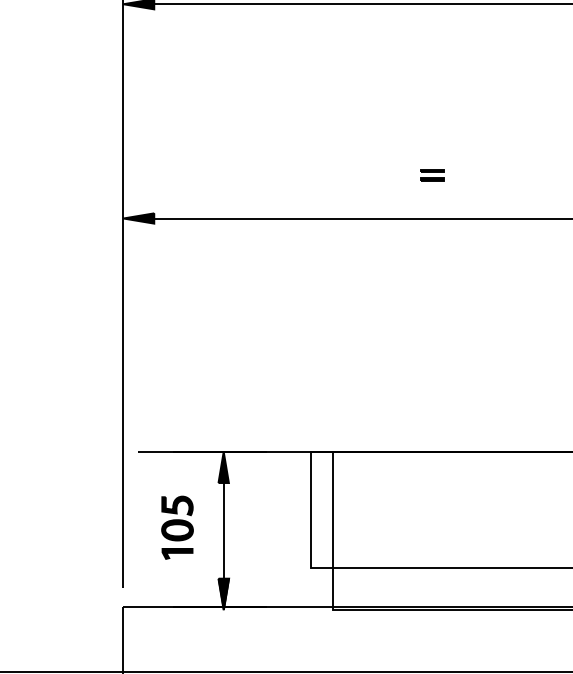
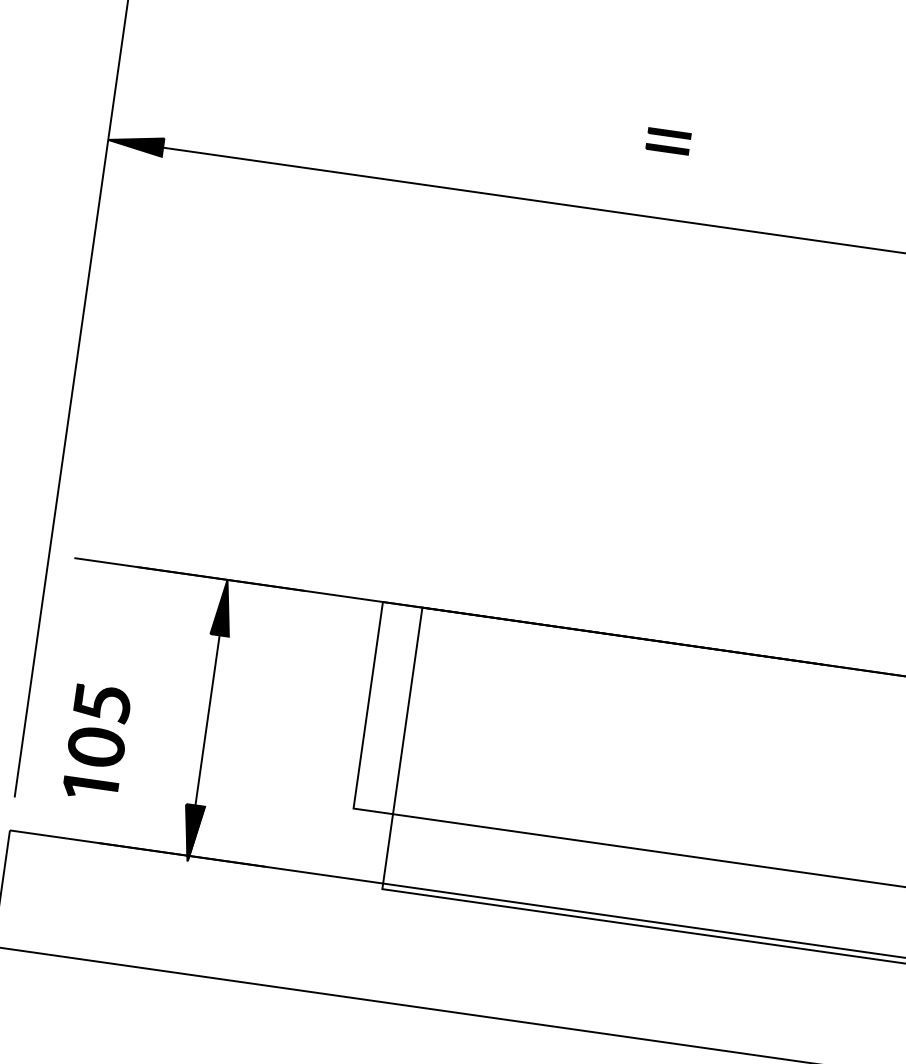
part: (177, 527) -> (97, 742), moved

